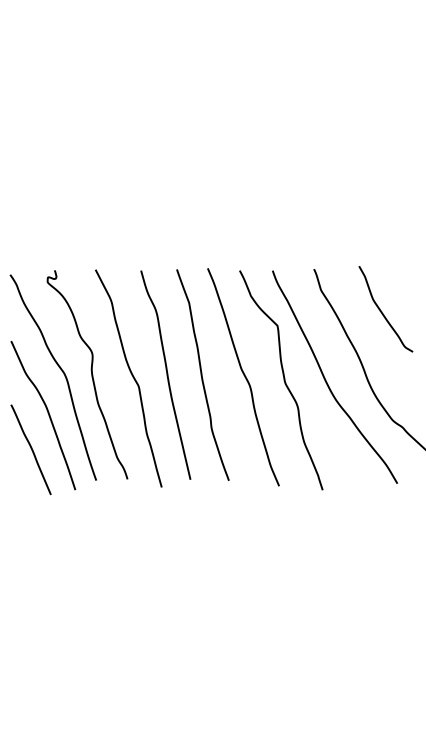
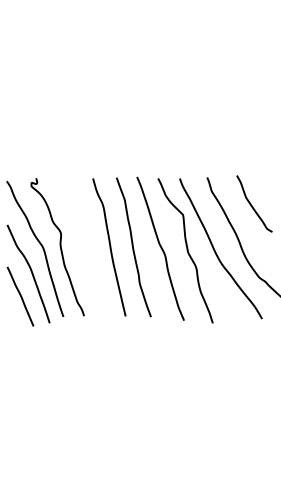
curve: (131, 376) -> (86, 248), removed

